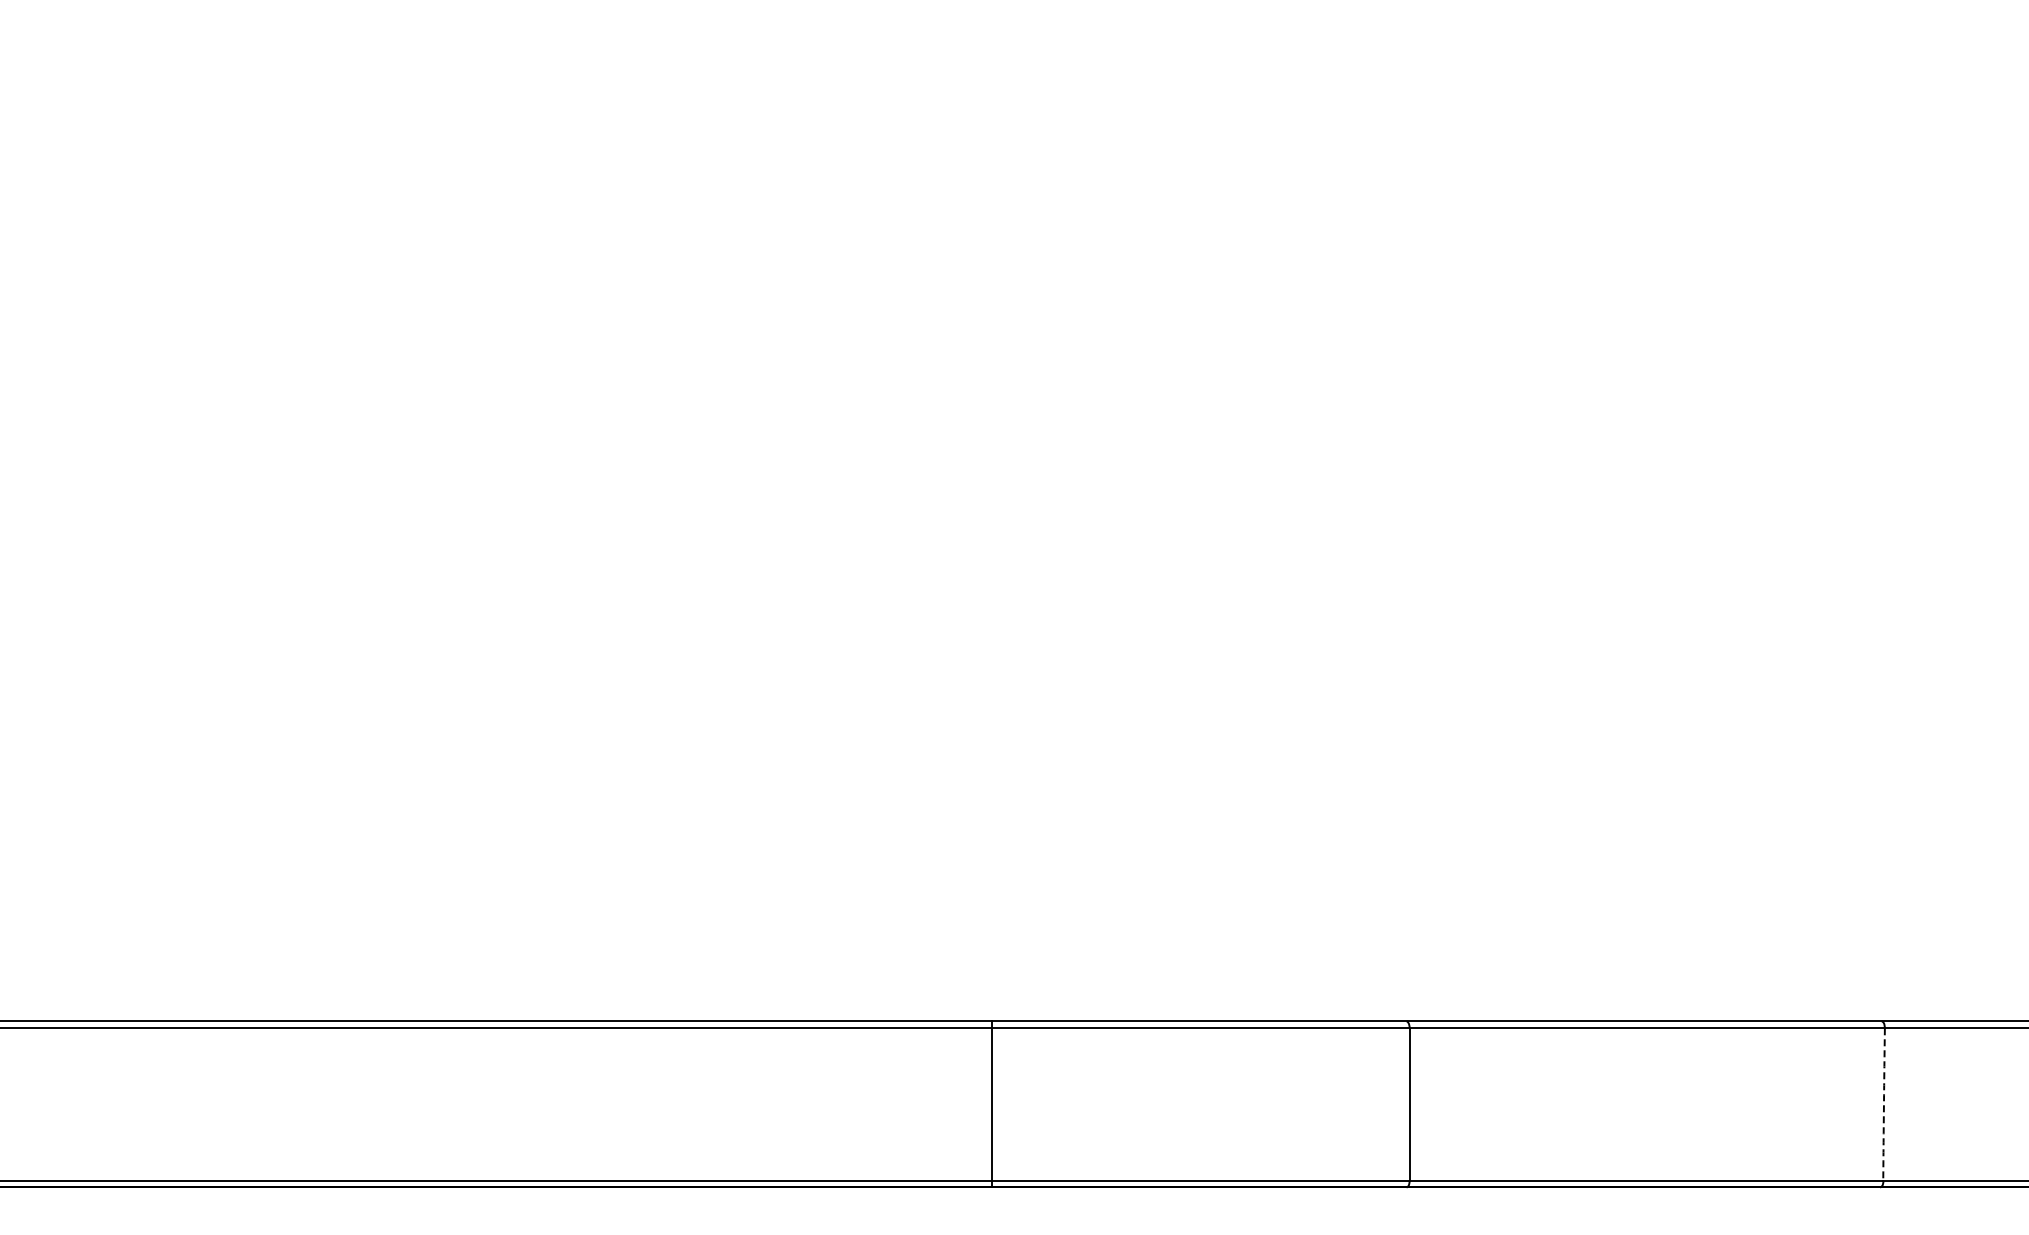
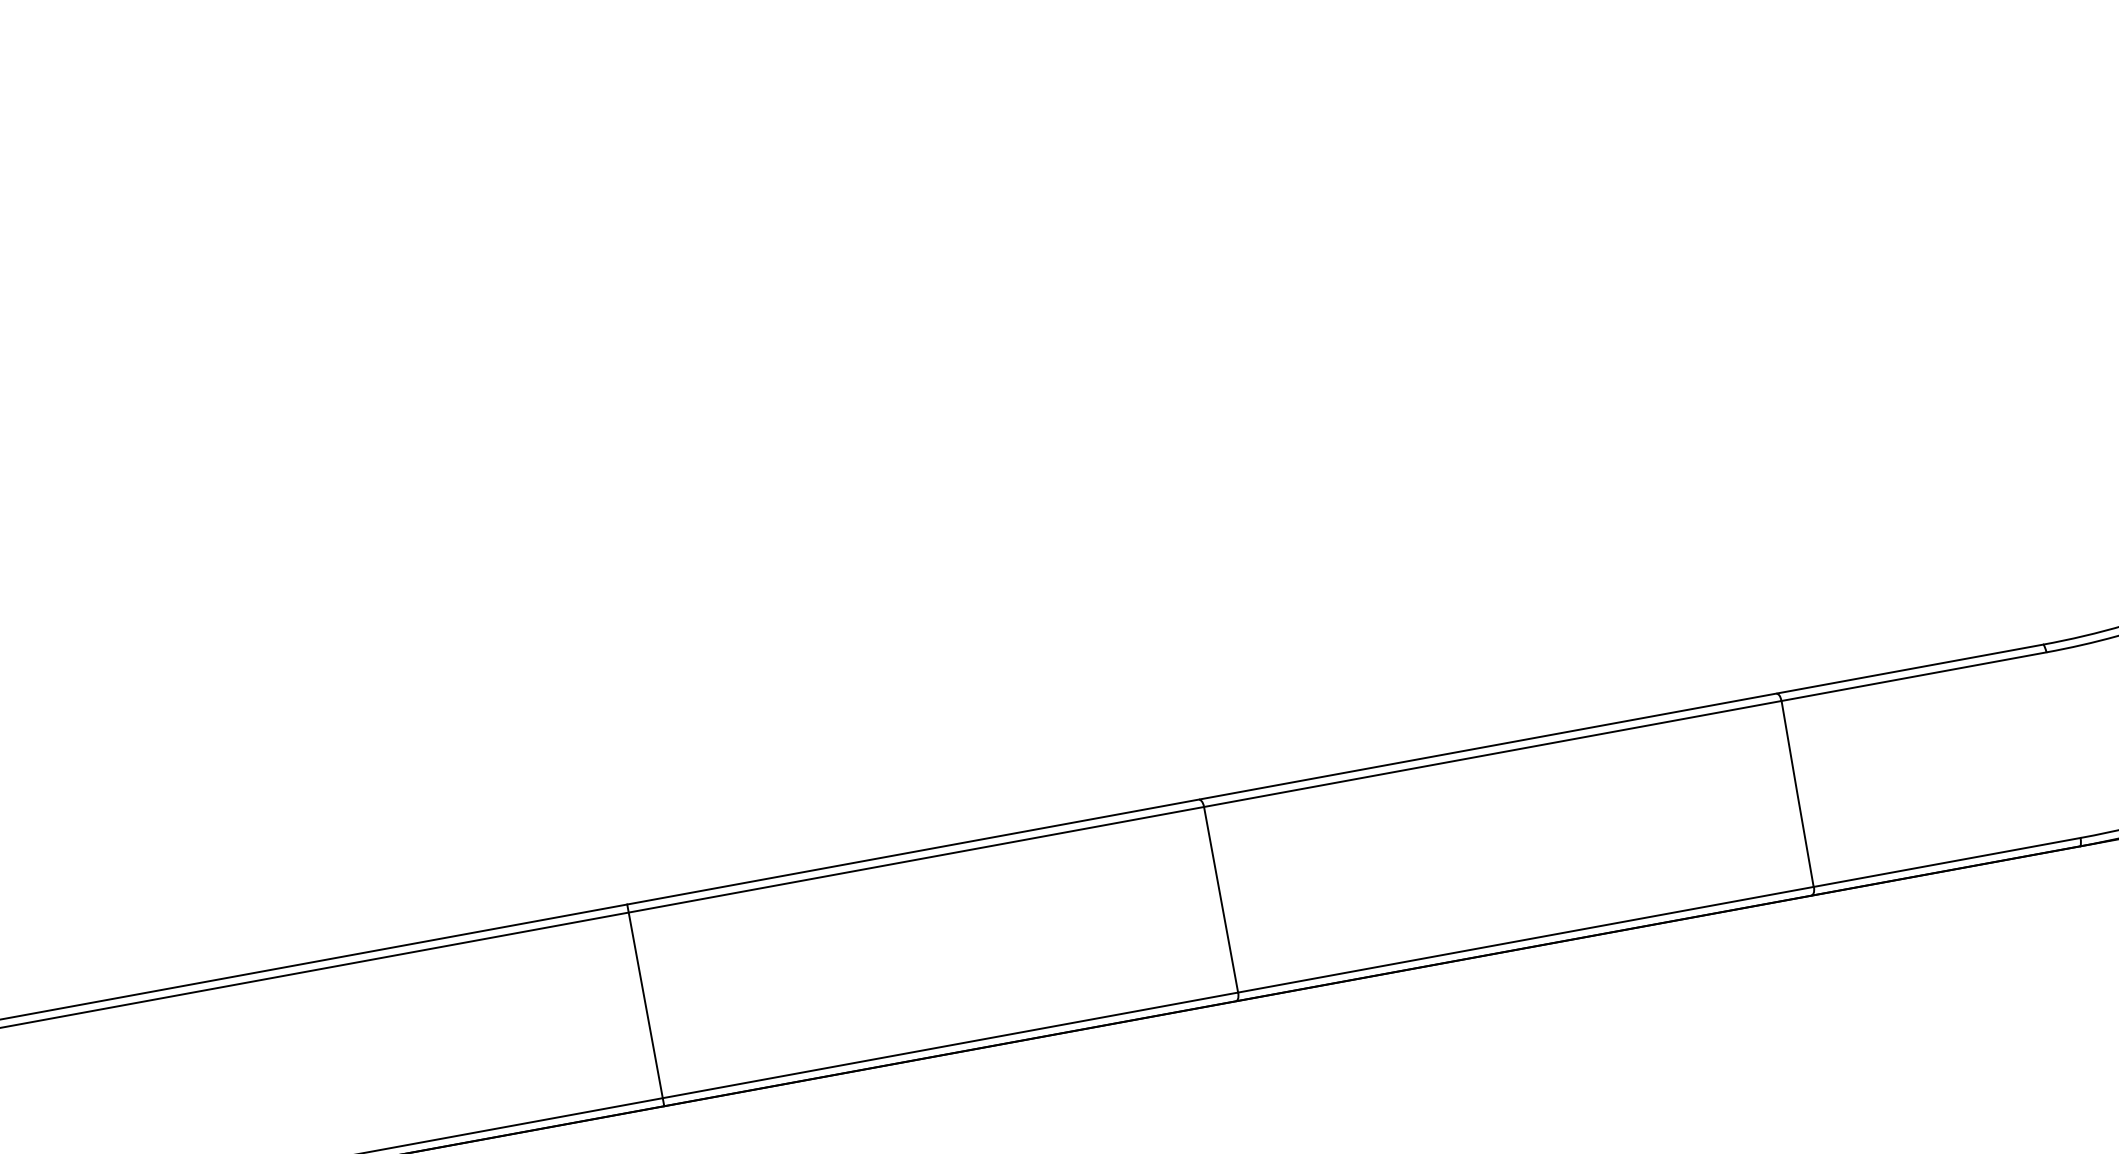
line: (992, 1104) -> (646, 1005), moved
arc: (1883, 1104) -> (1796, 794), dashed -> solid

